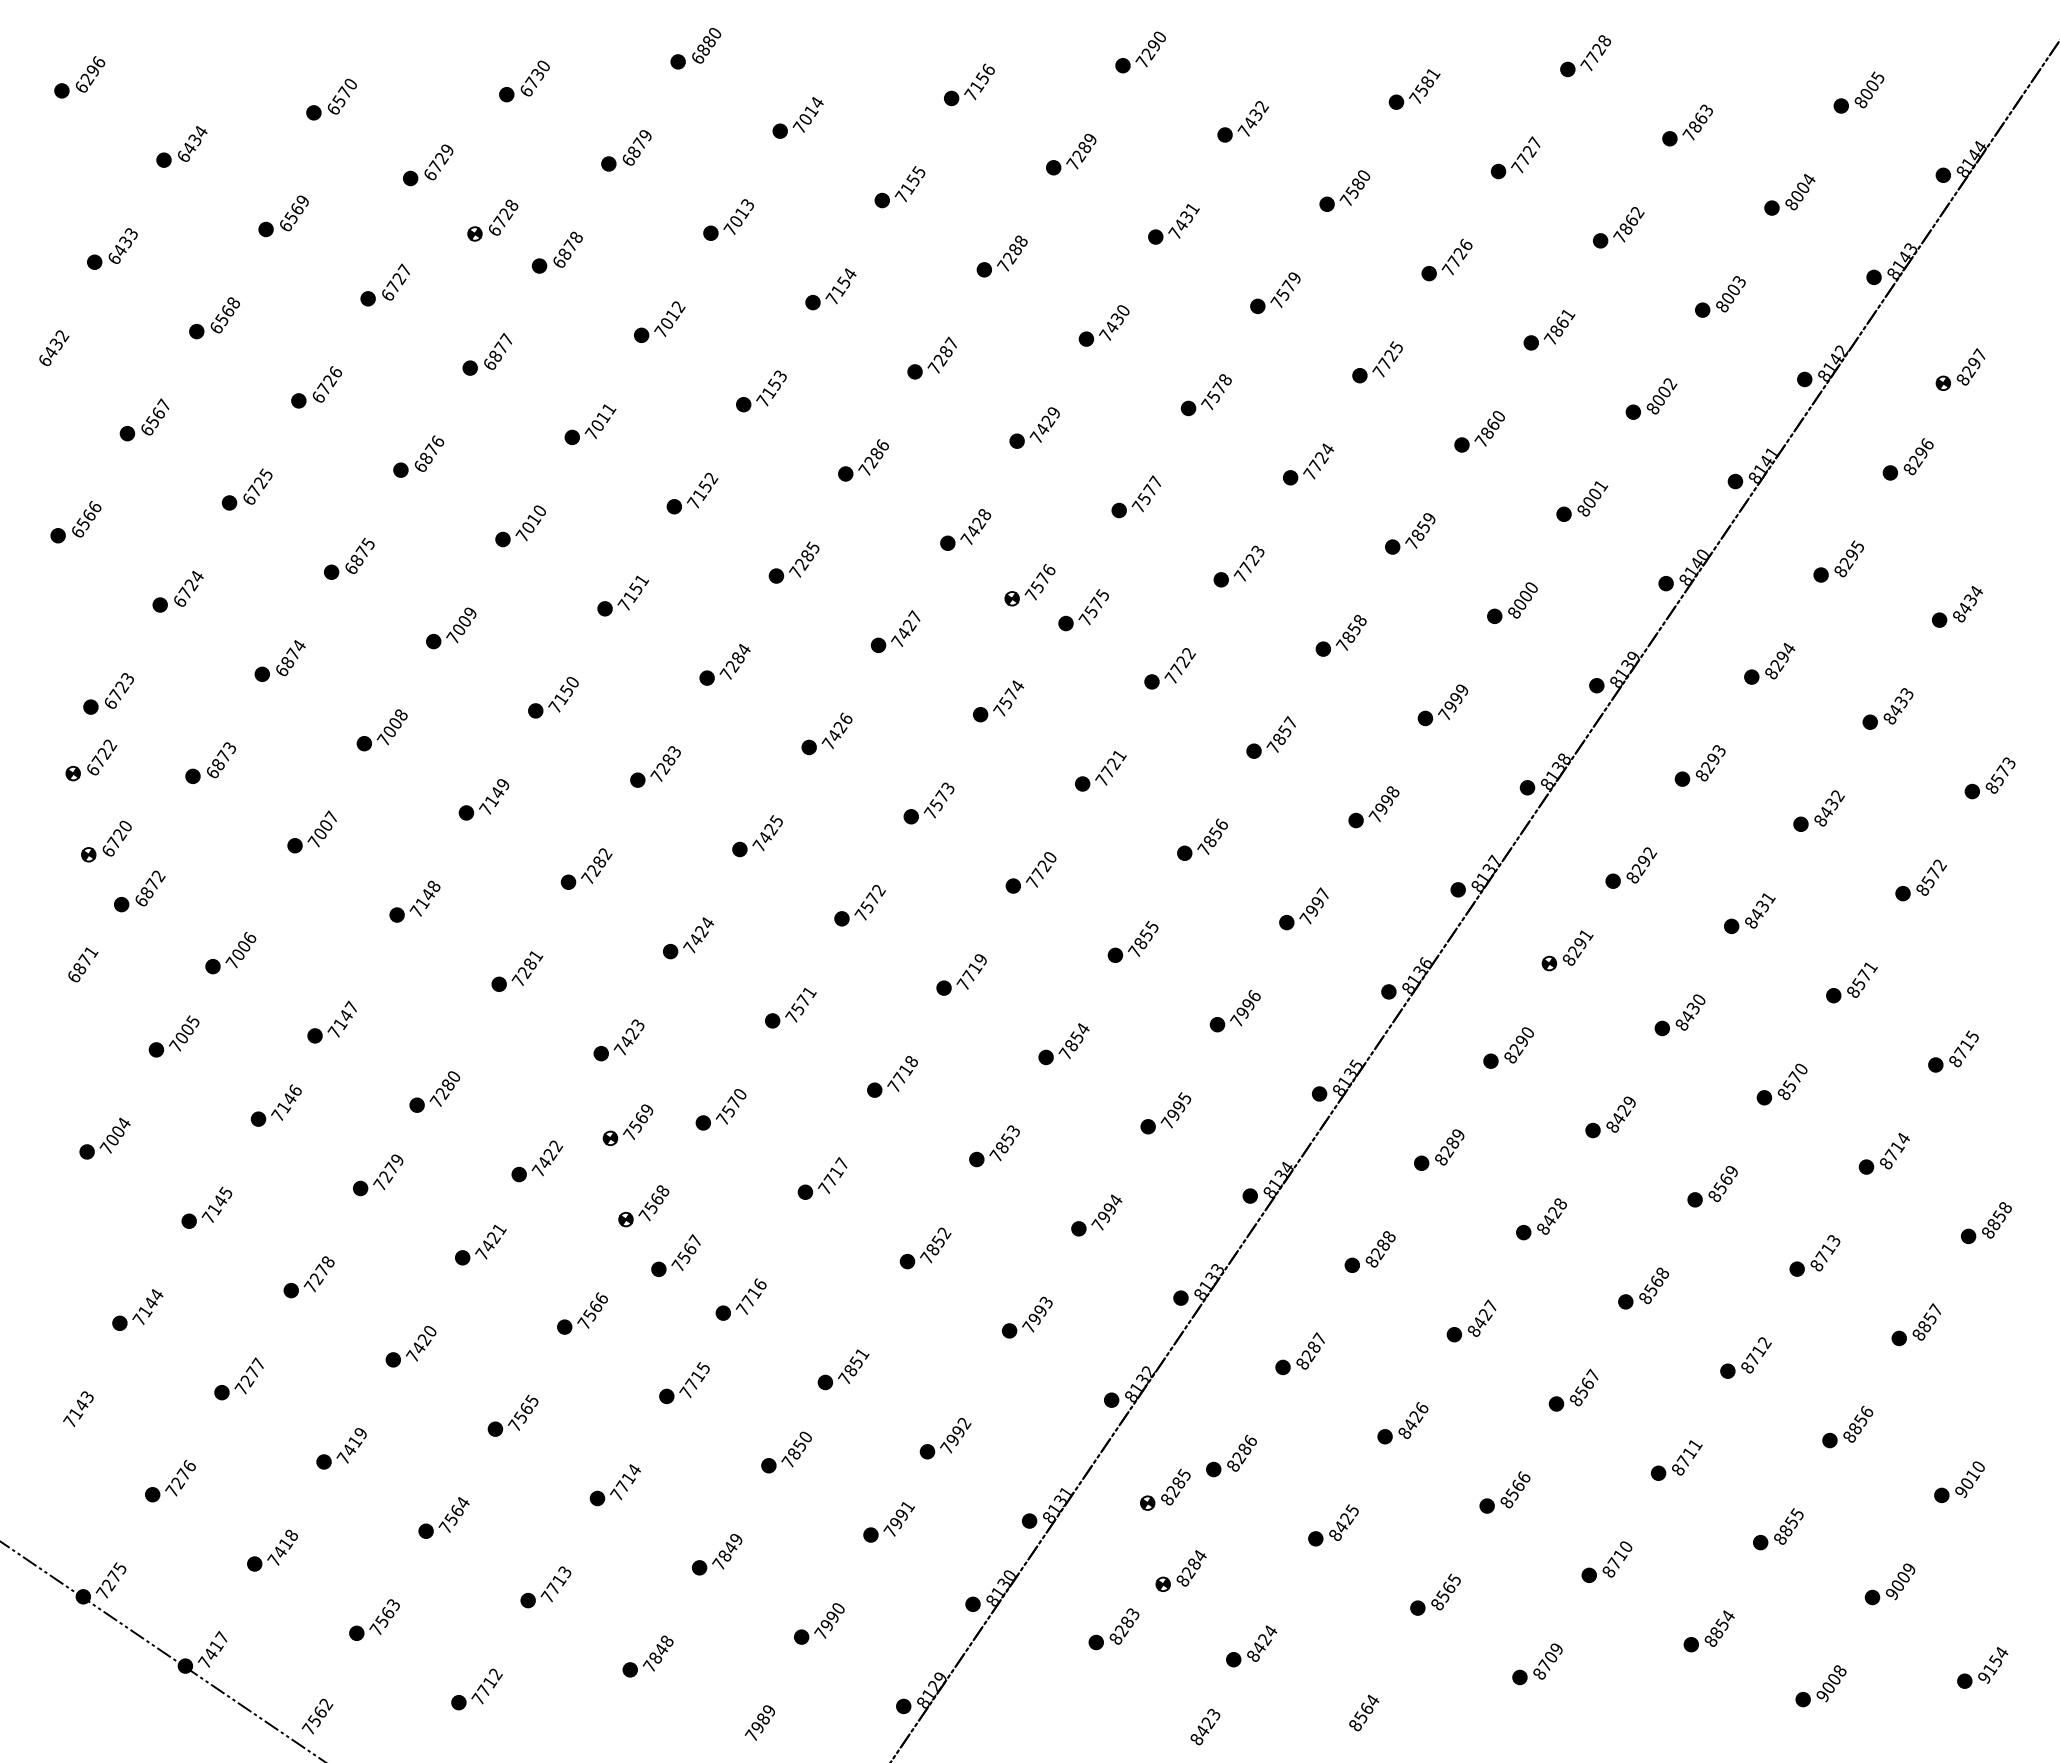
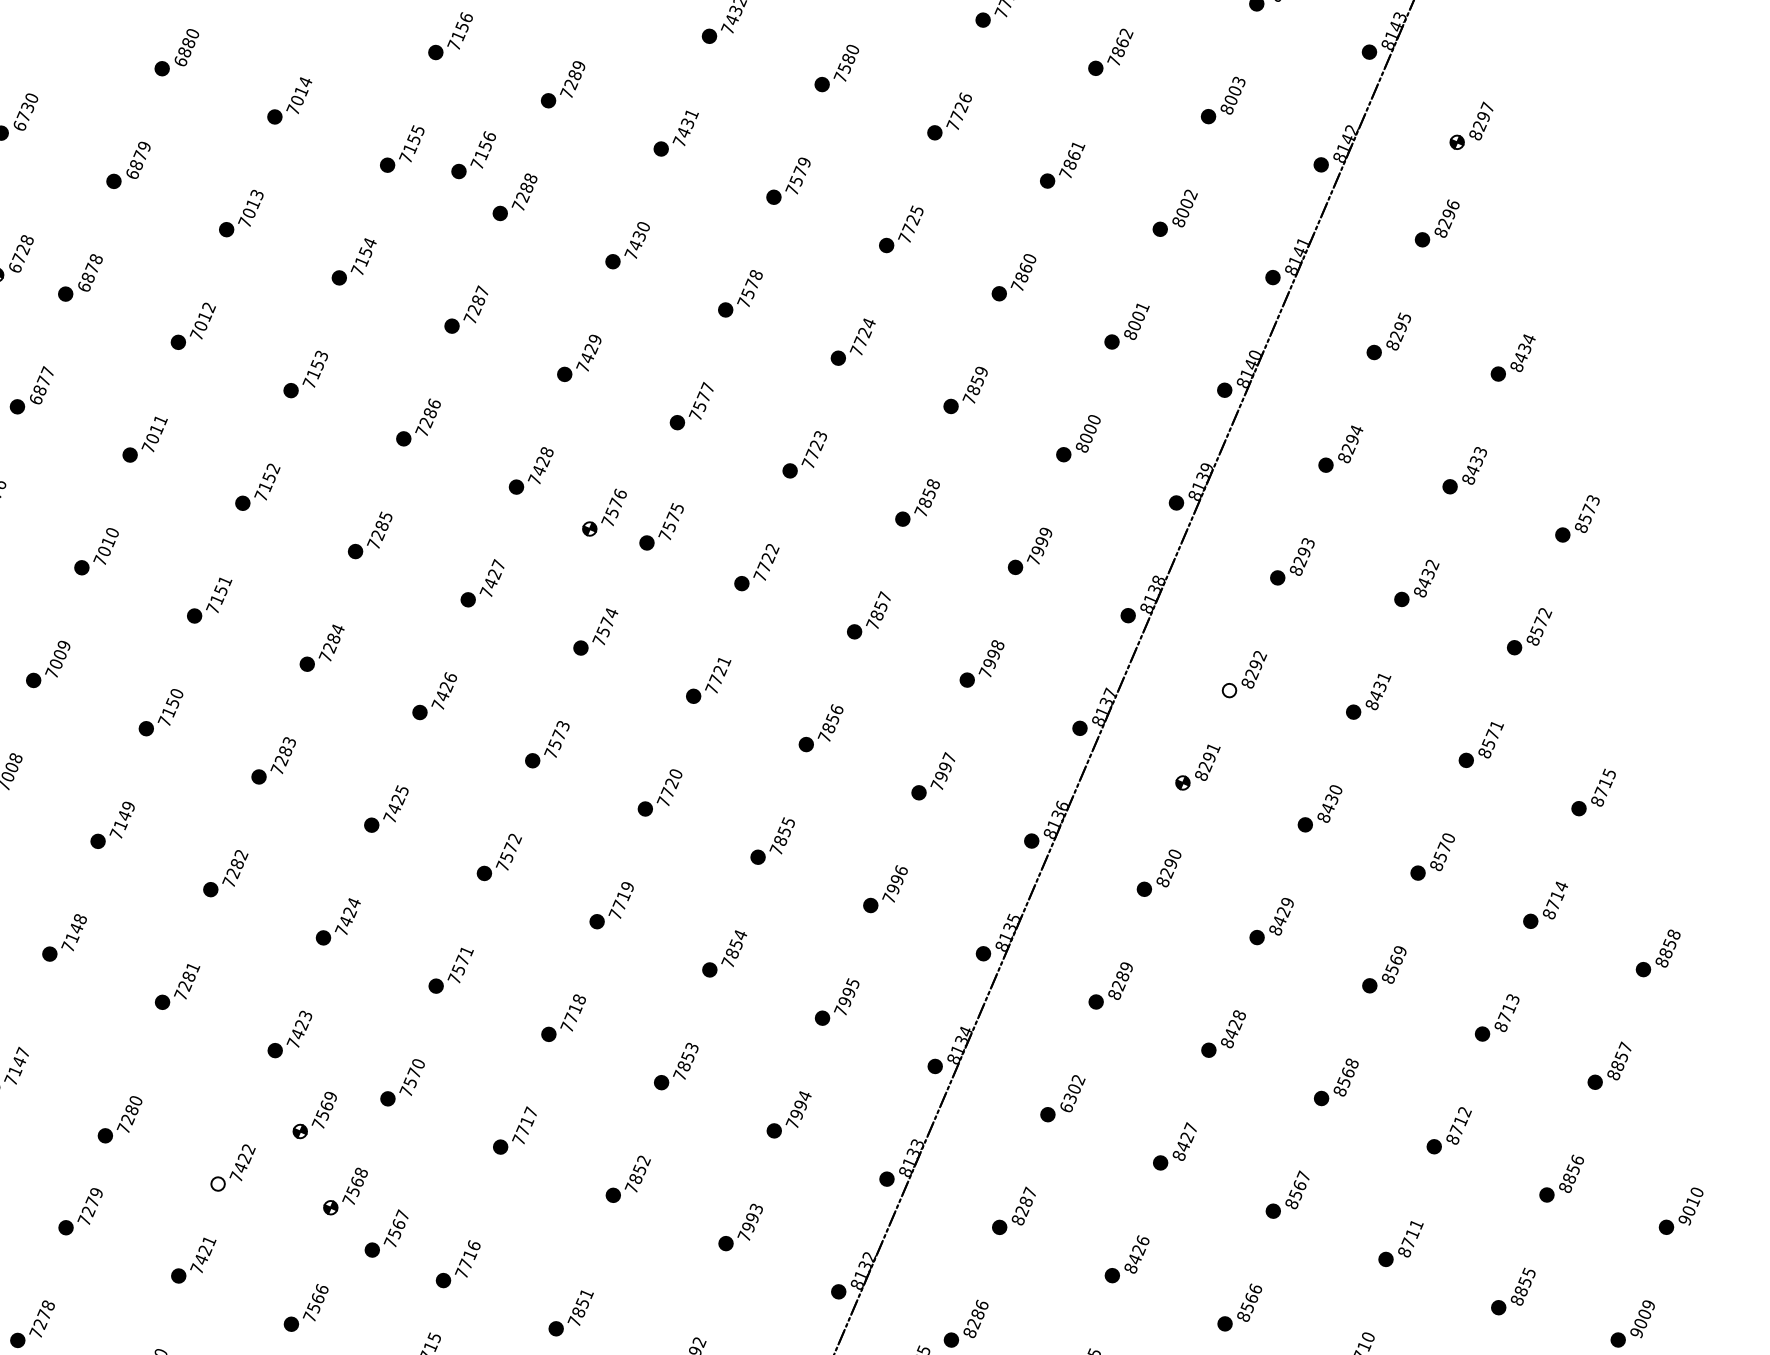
part: (969, 206) -> (473, 154), added
fill: (1612, 880) -> (1228, 689), removed
fill: (518, 1174) -> (217, 1184), removed
text: (1380, 1249) -> (1072, 1093), 8288 -> 6302

